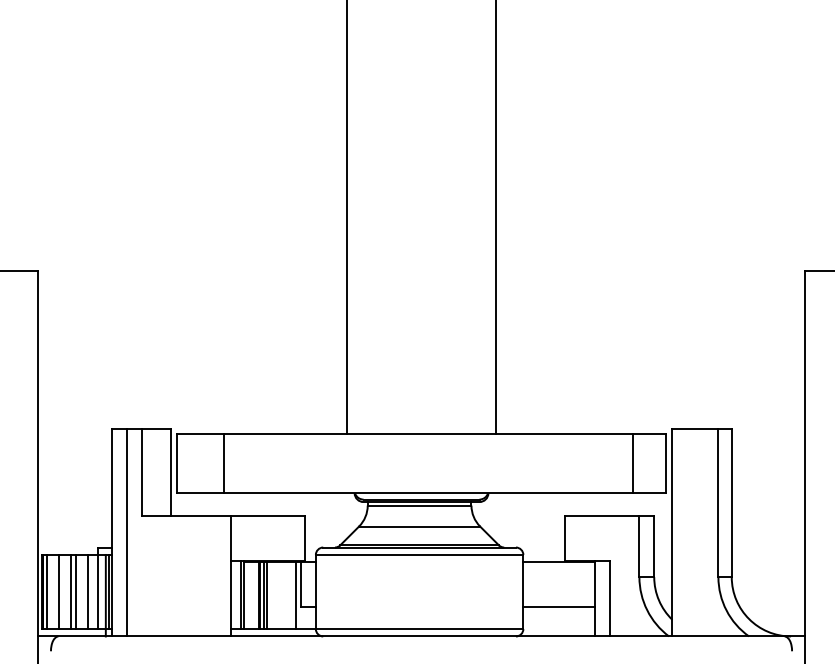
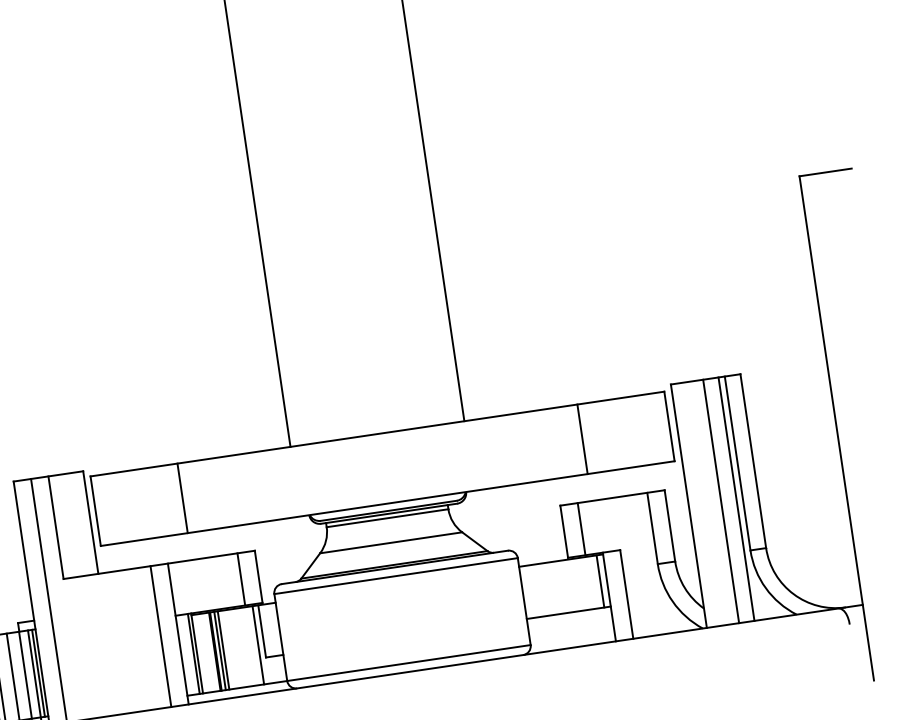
line: (224, 463) -> (183, 497), moved
line: (632, 463) -> (581, 439), moved
line: (699, 532) -> (720, 501), added
line: (713, 532) -> (736, 498), added
line: (290, 538) -> (241, 579), added
line: (580, 538) -> (582, 528), added
line: (215, 576) -> (160, 636), added
line: (589, 584) -> (600, 581), added

